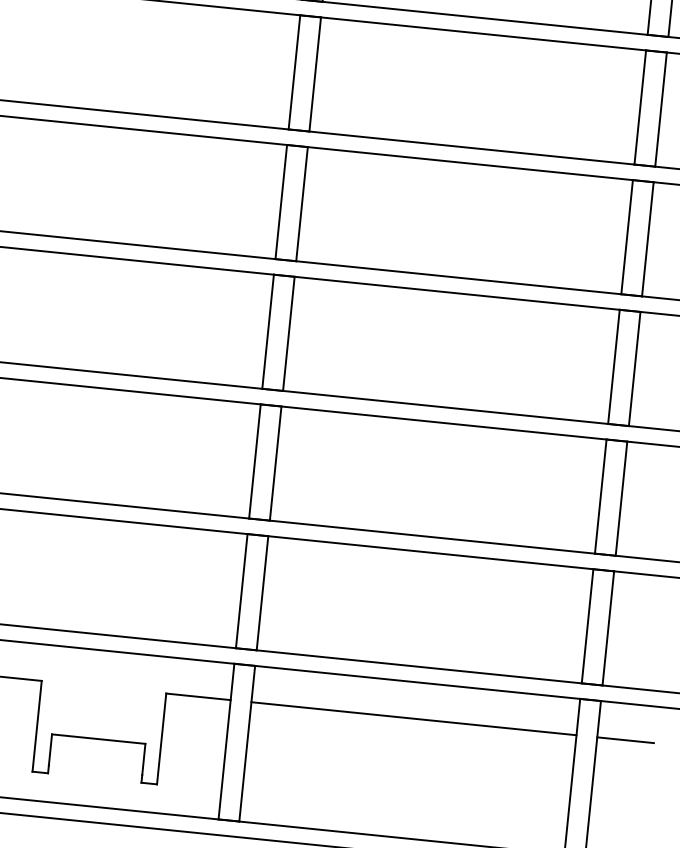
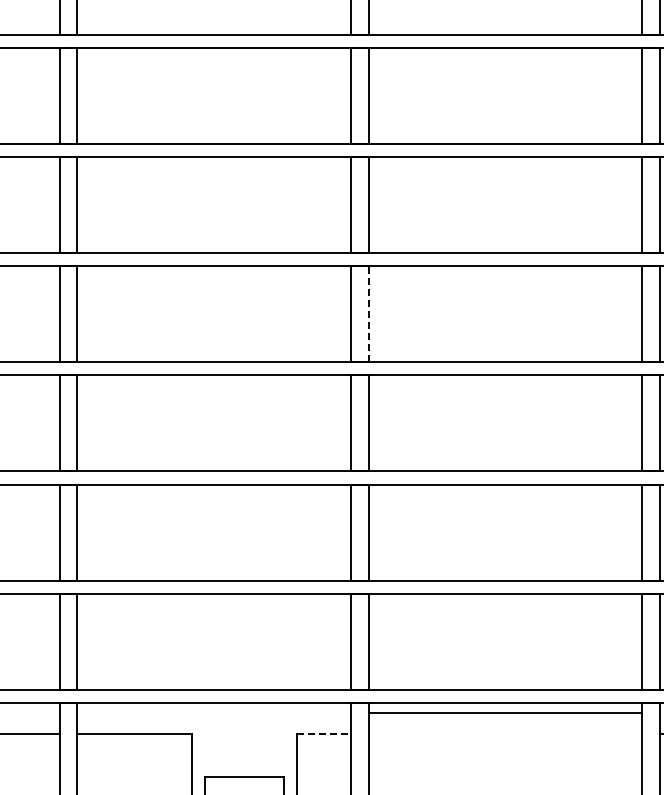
line: (301, 203) -> (368, 313), solid -> dashed
line: (199, 696) -> (324, 733), solid -> dashed
line: (414, 718) -> (505, 712), moved

